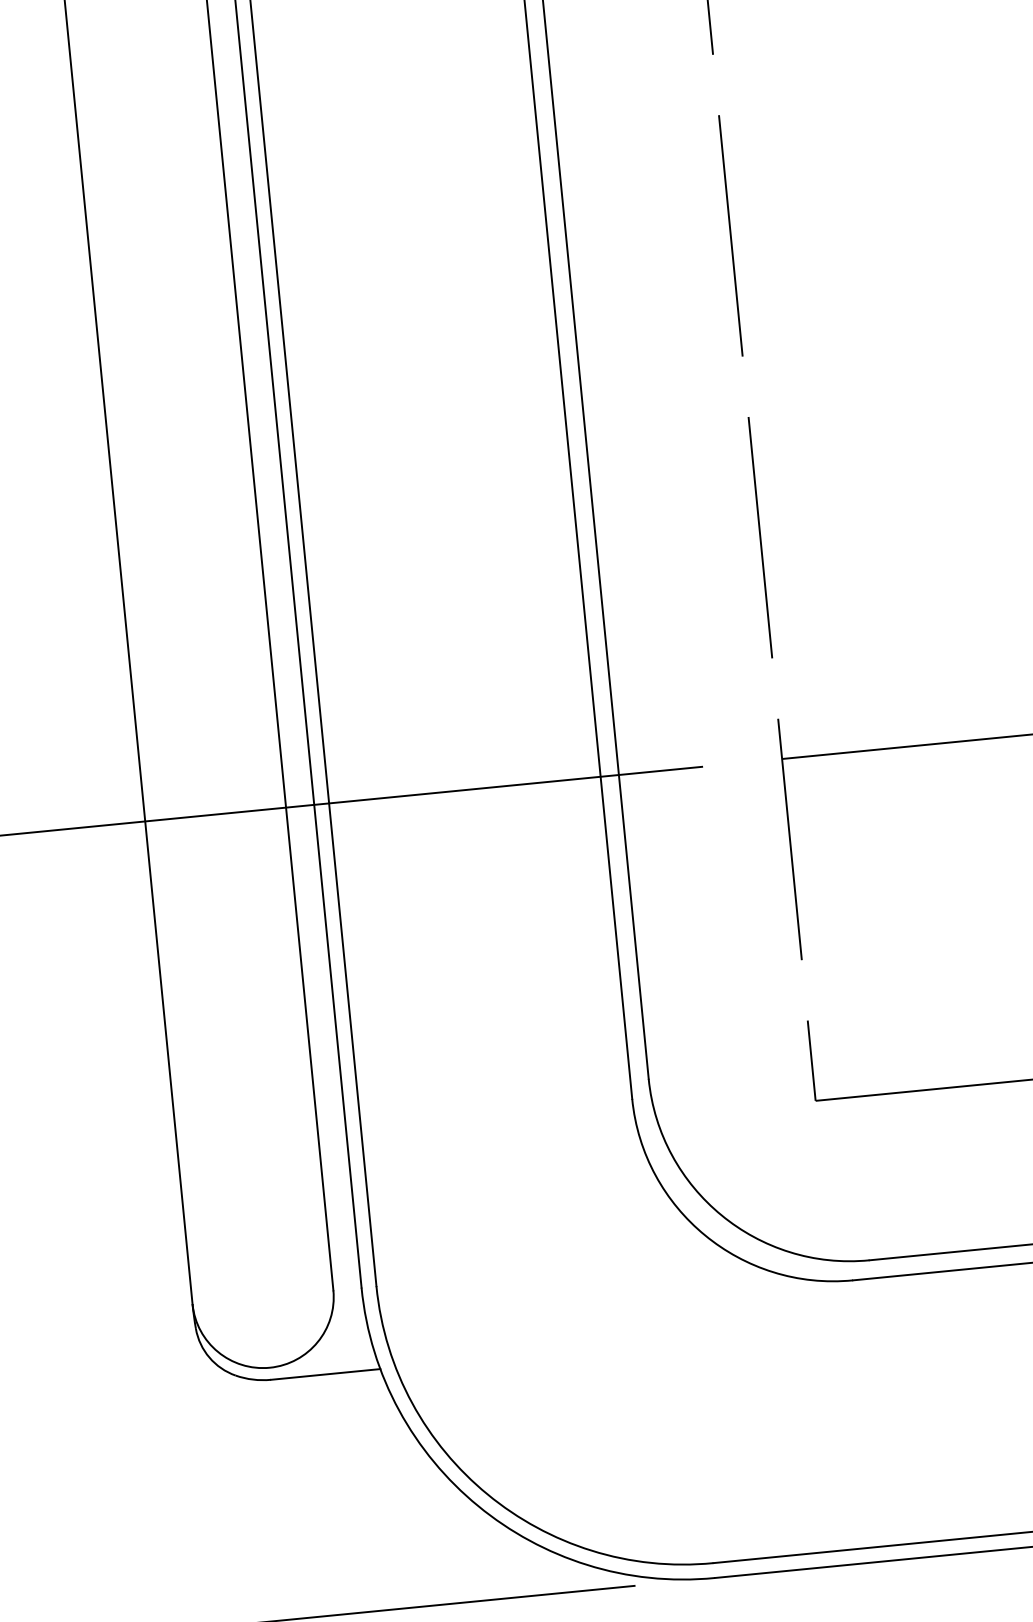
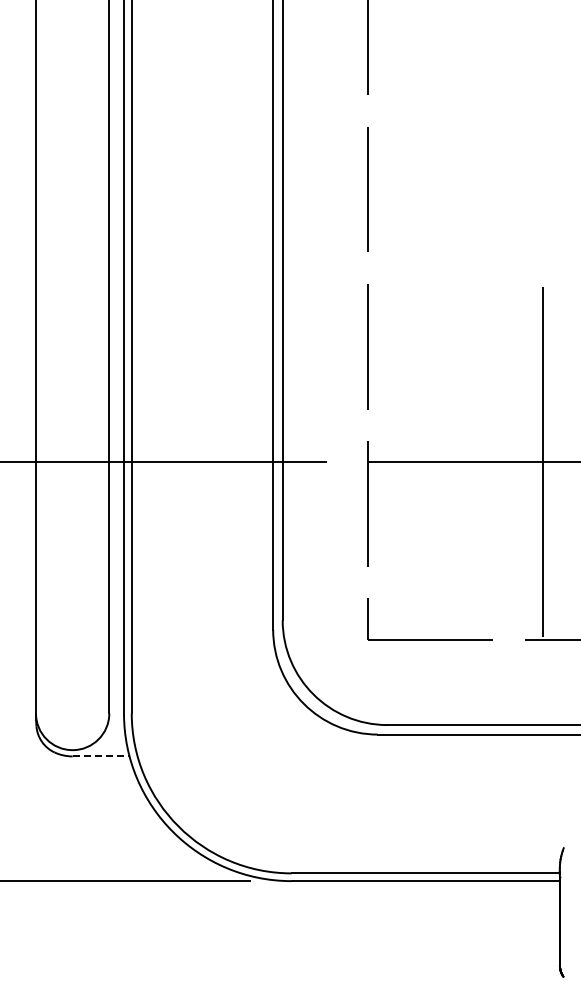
line: (326, 1374) -> (101, 756), solid -> dashed

